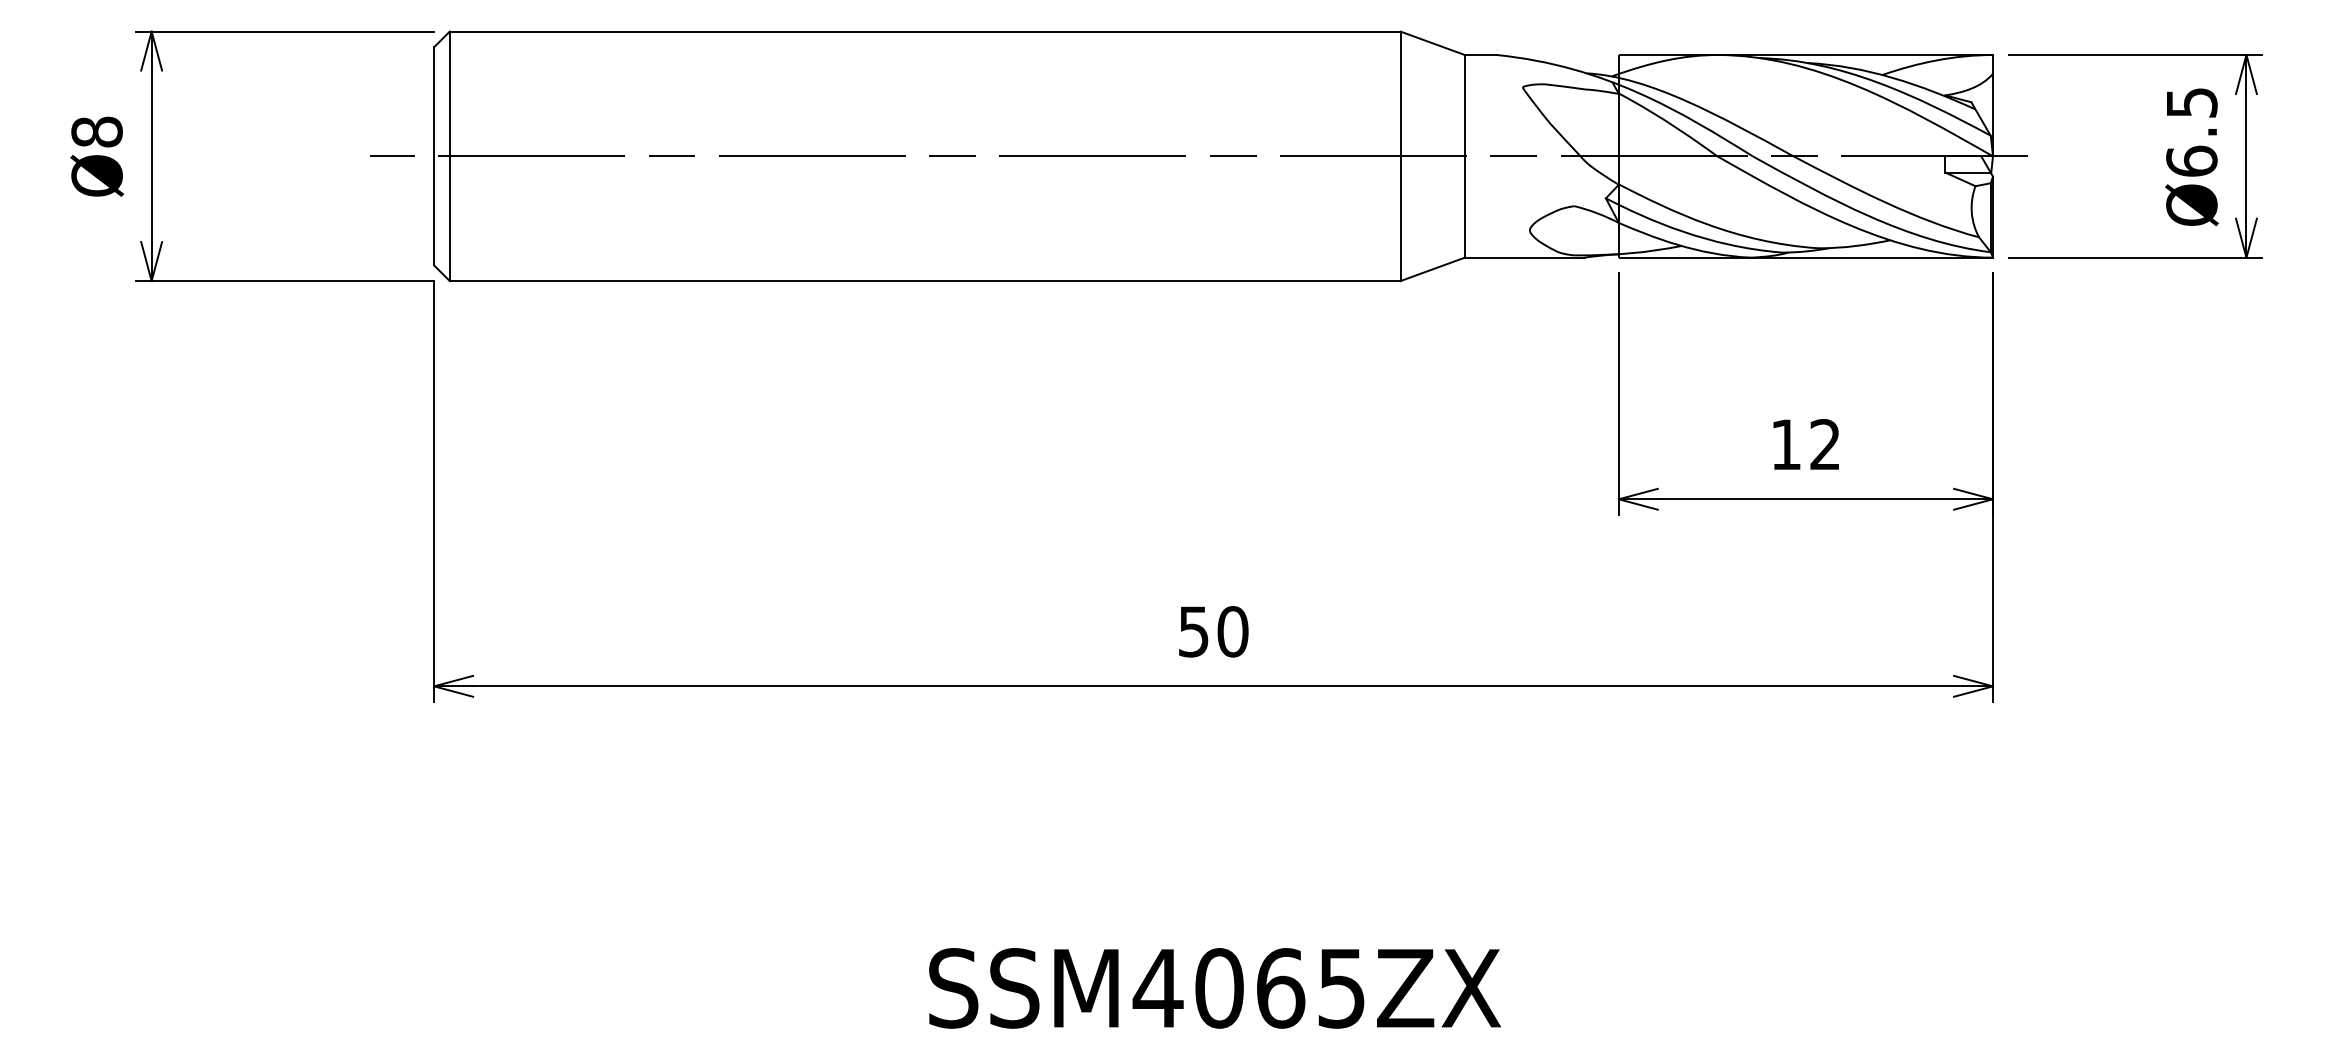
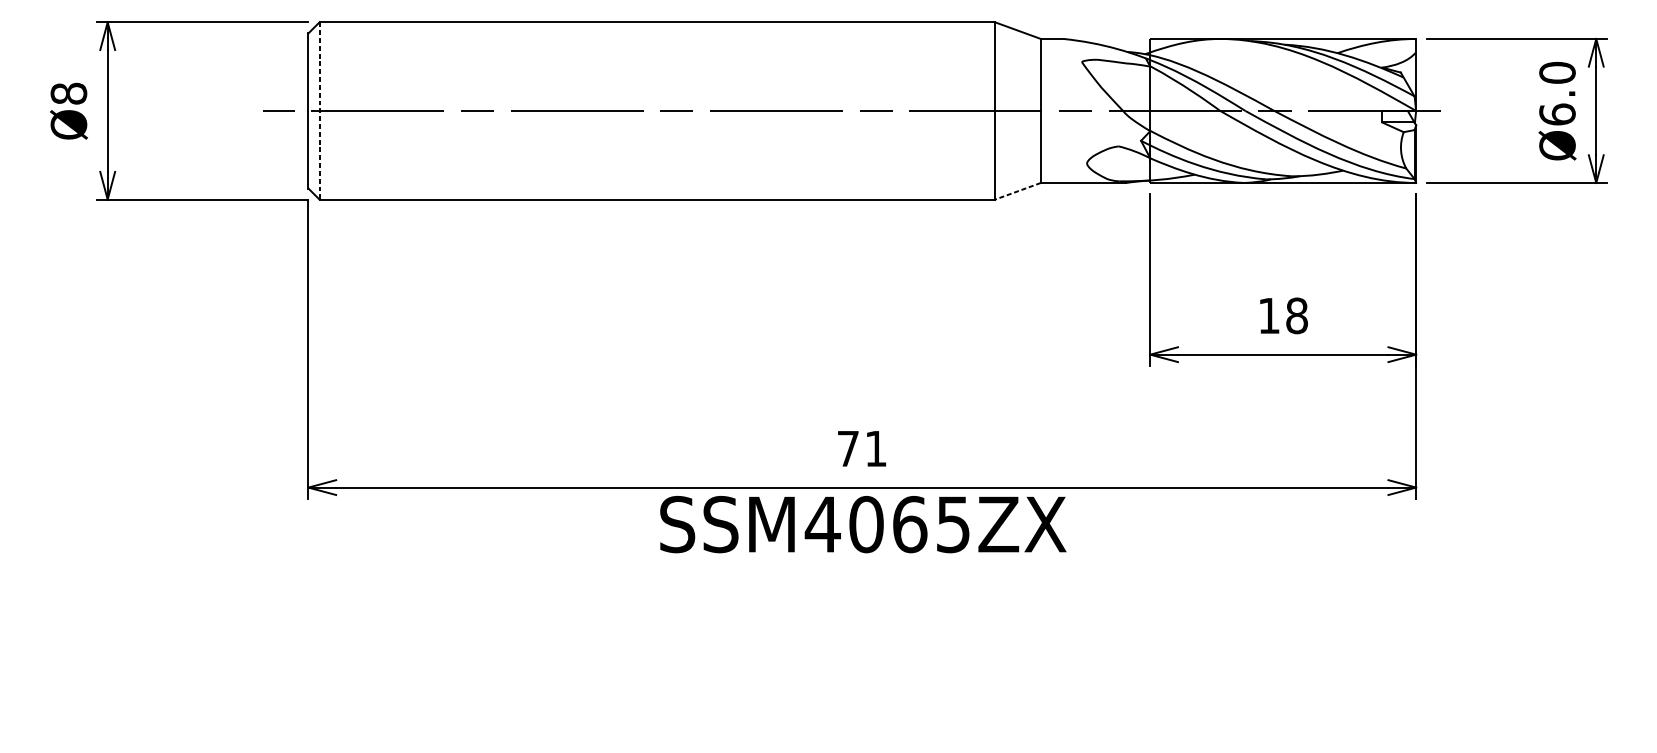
text: (2191, 102) -> (1557, 72), Ø6.5 -> Ø6.0
line: (449, 156) -> (319, 111), solid -> dashed
line: (1432, 269) -> (1017, 191), solid -> dashed
text: (1825, 444) -> (1297, 315), 12 -> 18
text: (1213, 631) -> (862, 448), 50 -> 71
text: (1214, 988) -> (862, 524), moved

